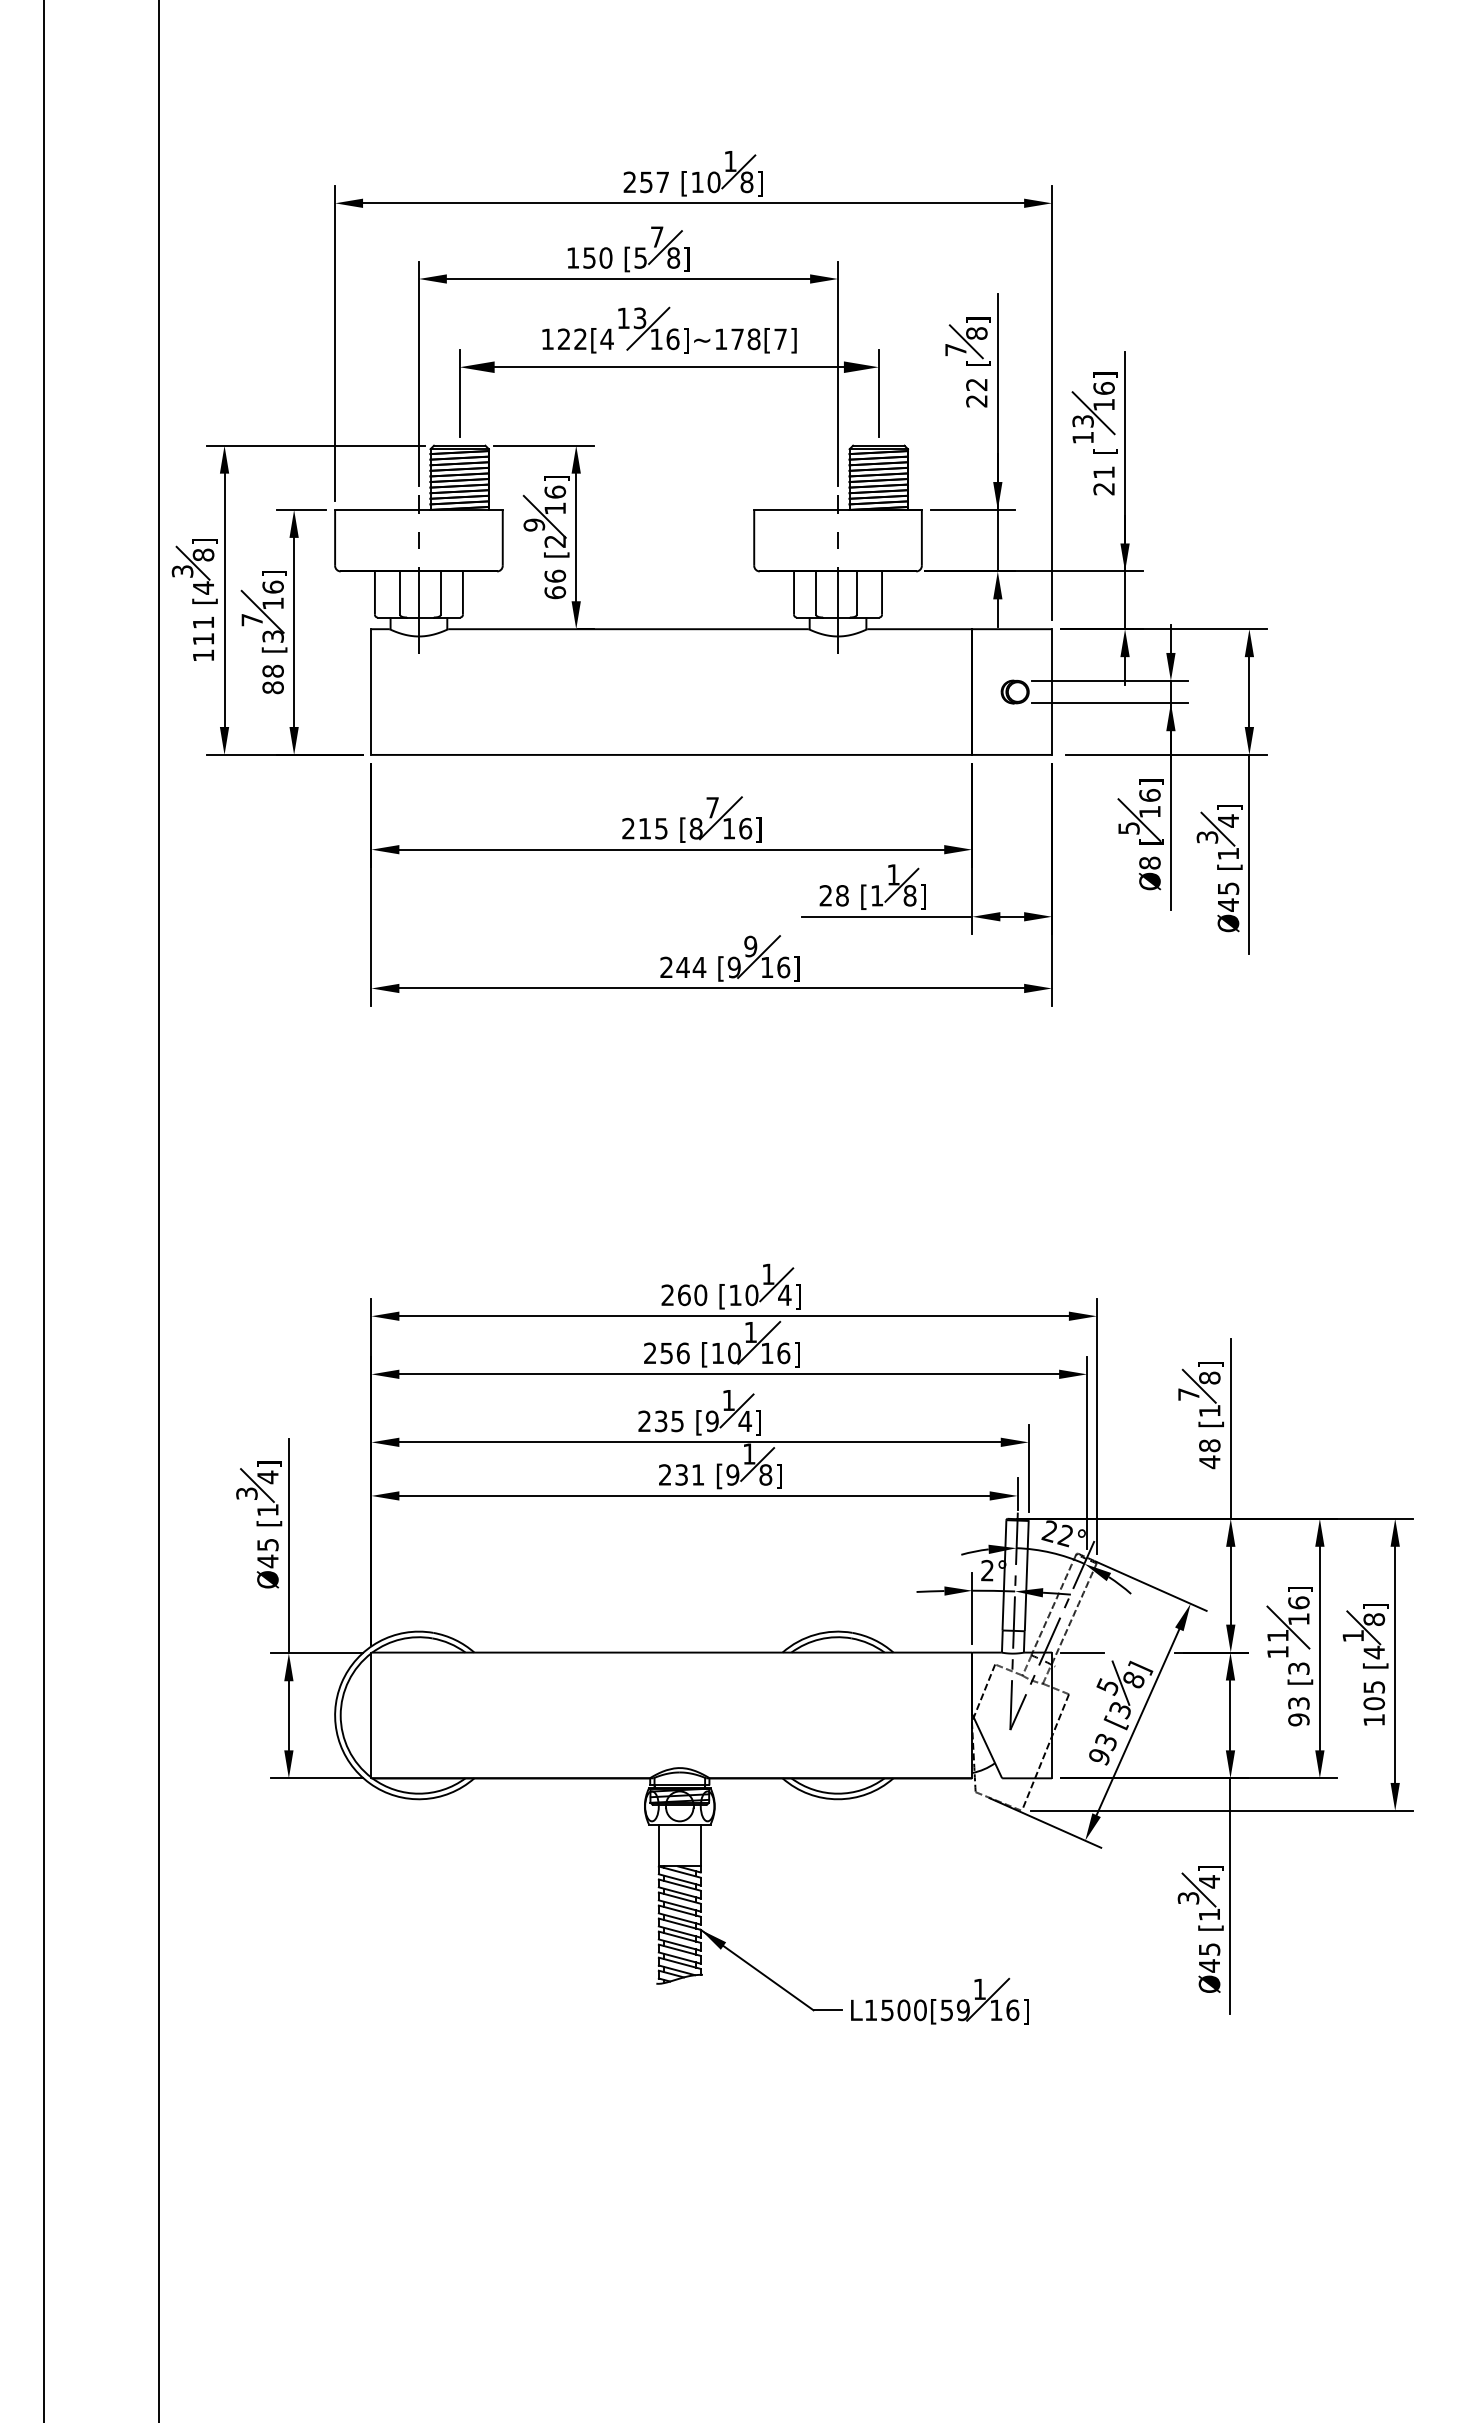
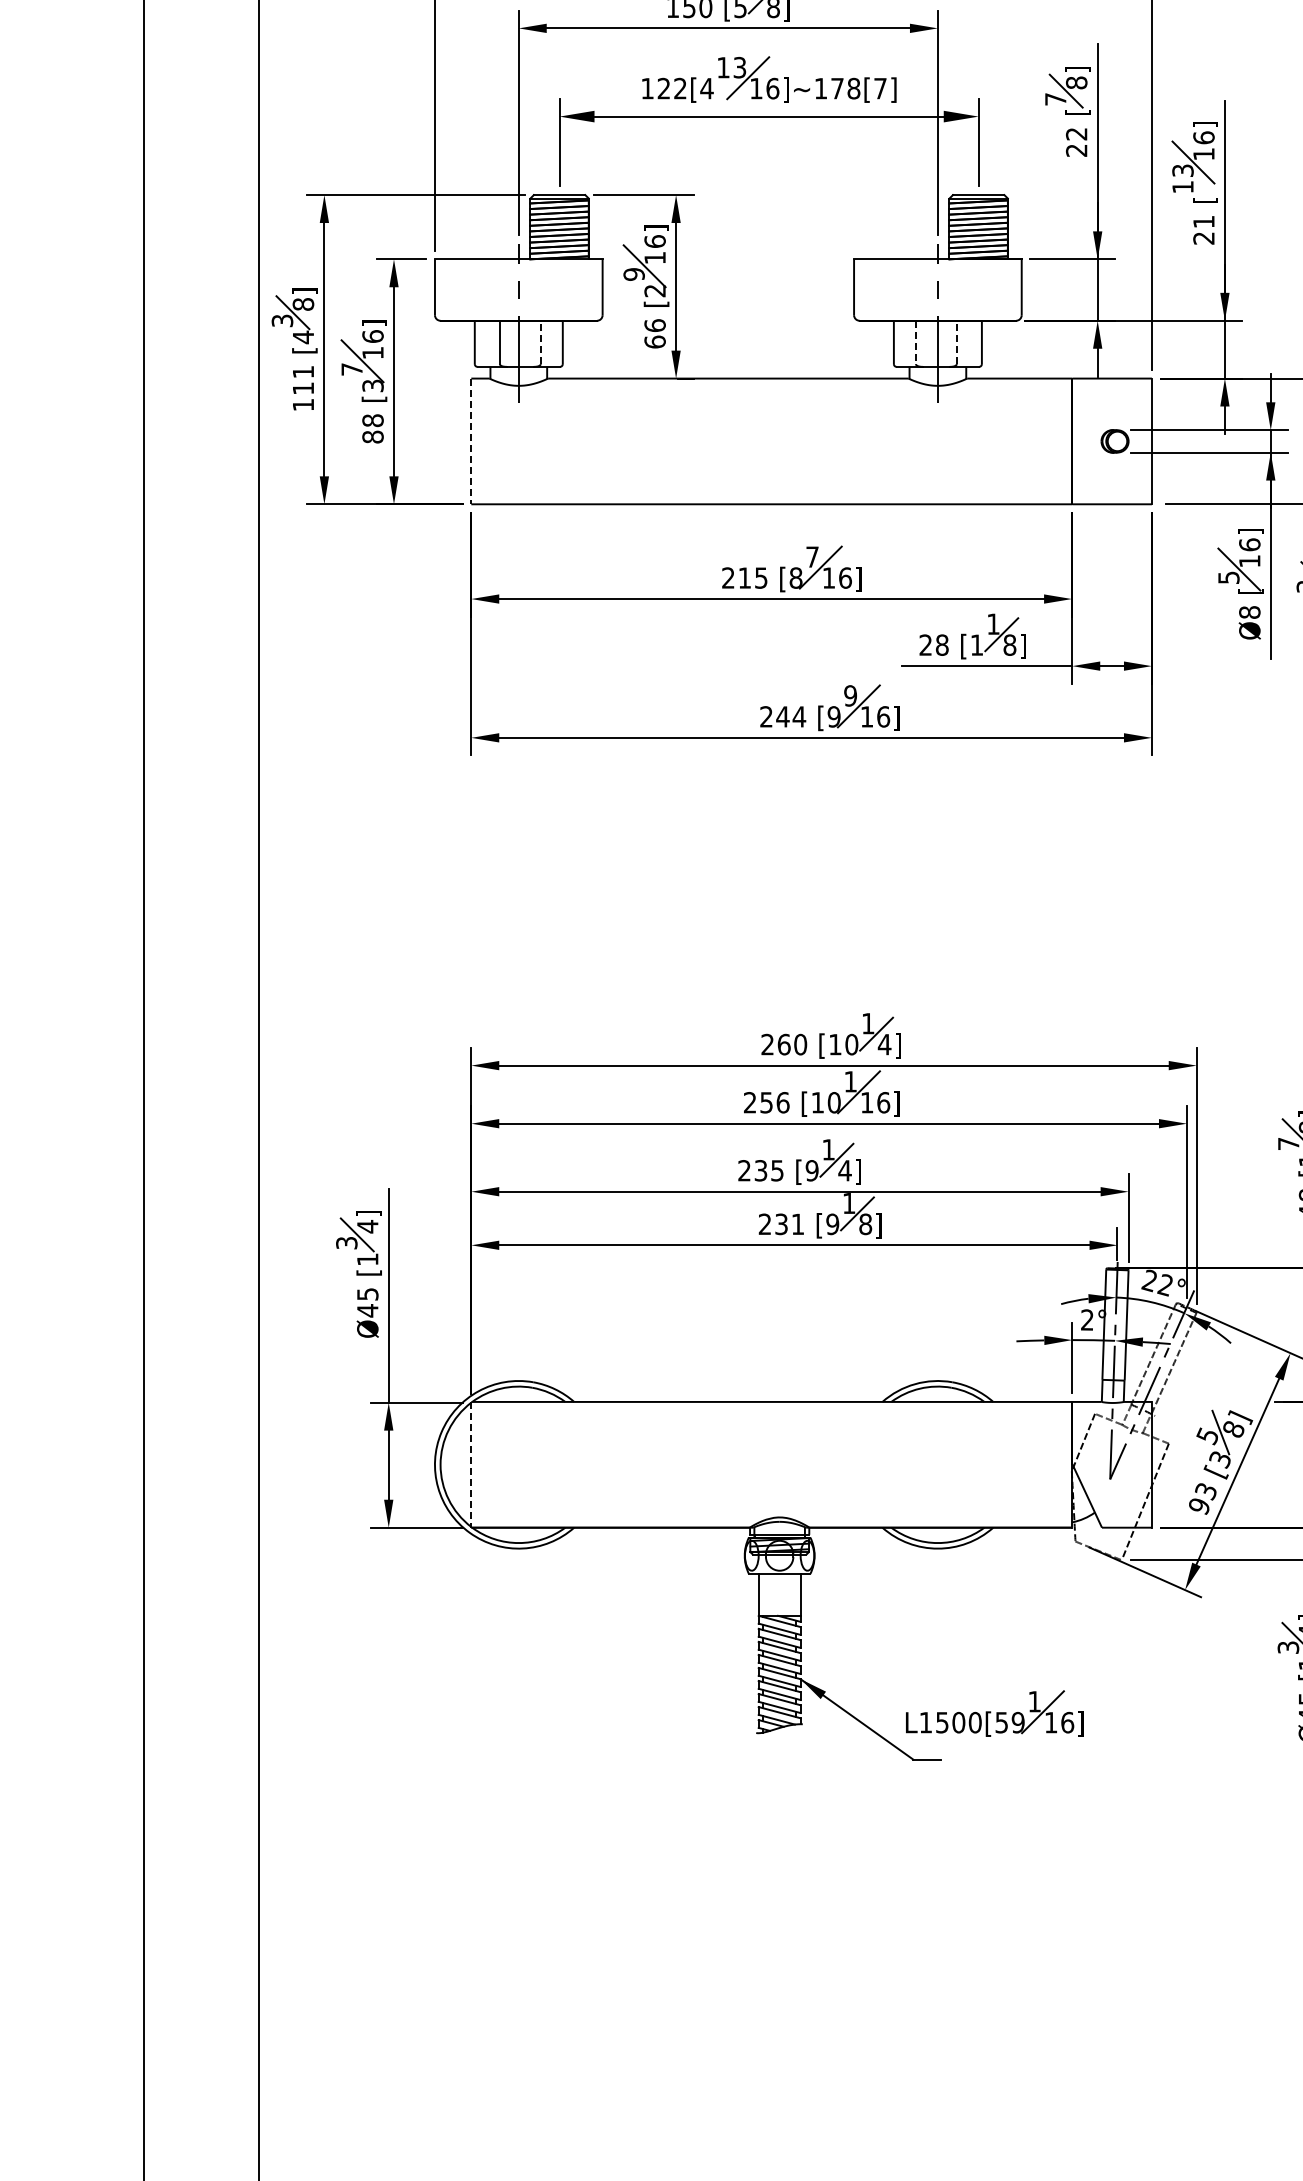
line: (440, 593) -> (540, 342), solid -> dashed
line: (816, 593) -> (916, 342), solid -> dashed
line: (856, 593) -> (956, 342), solid -> dashed
line: (371, 692) -> (471, 441), solid -> dashed
line: (1081, 1652) -> (1181, 1401), removed
line: (371, 1715) -> (471, 1464), solid -> dashed
part: (939, 2000) -> (994, 1712), moved

